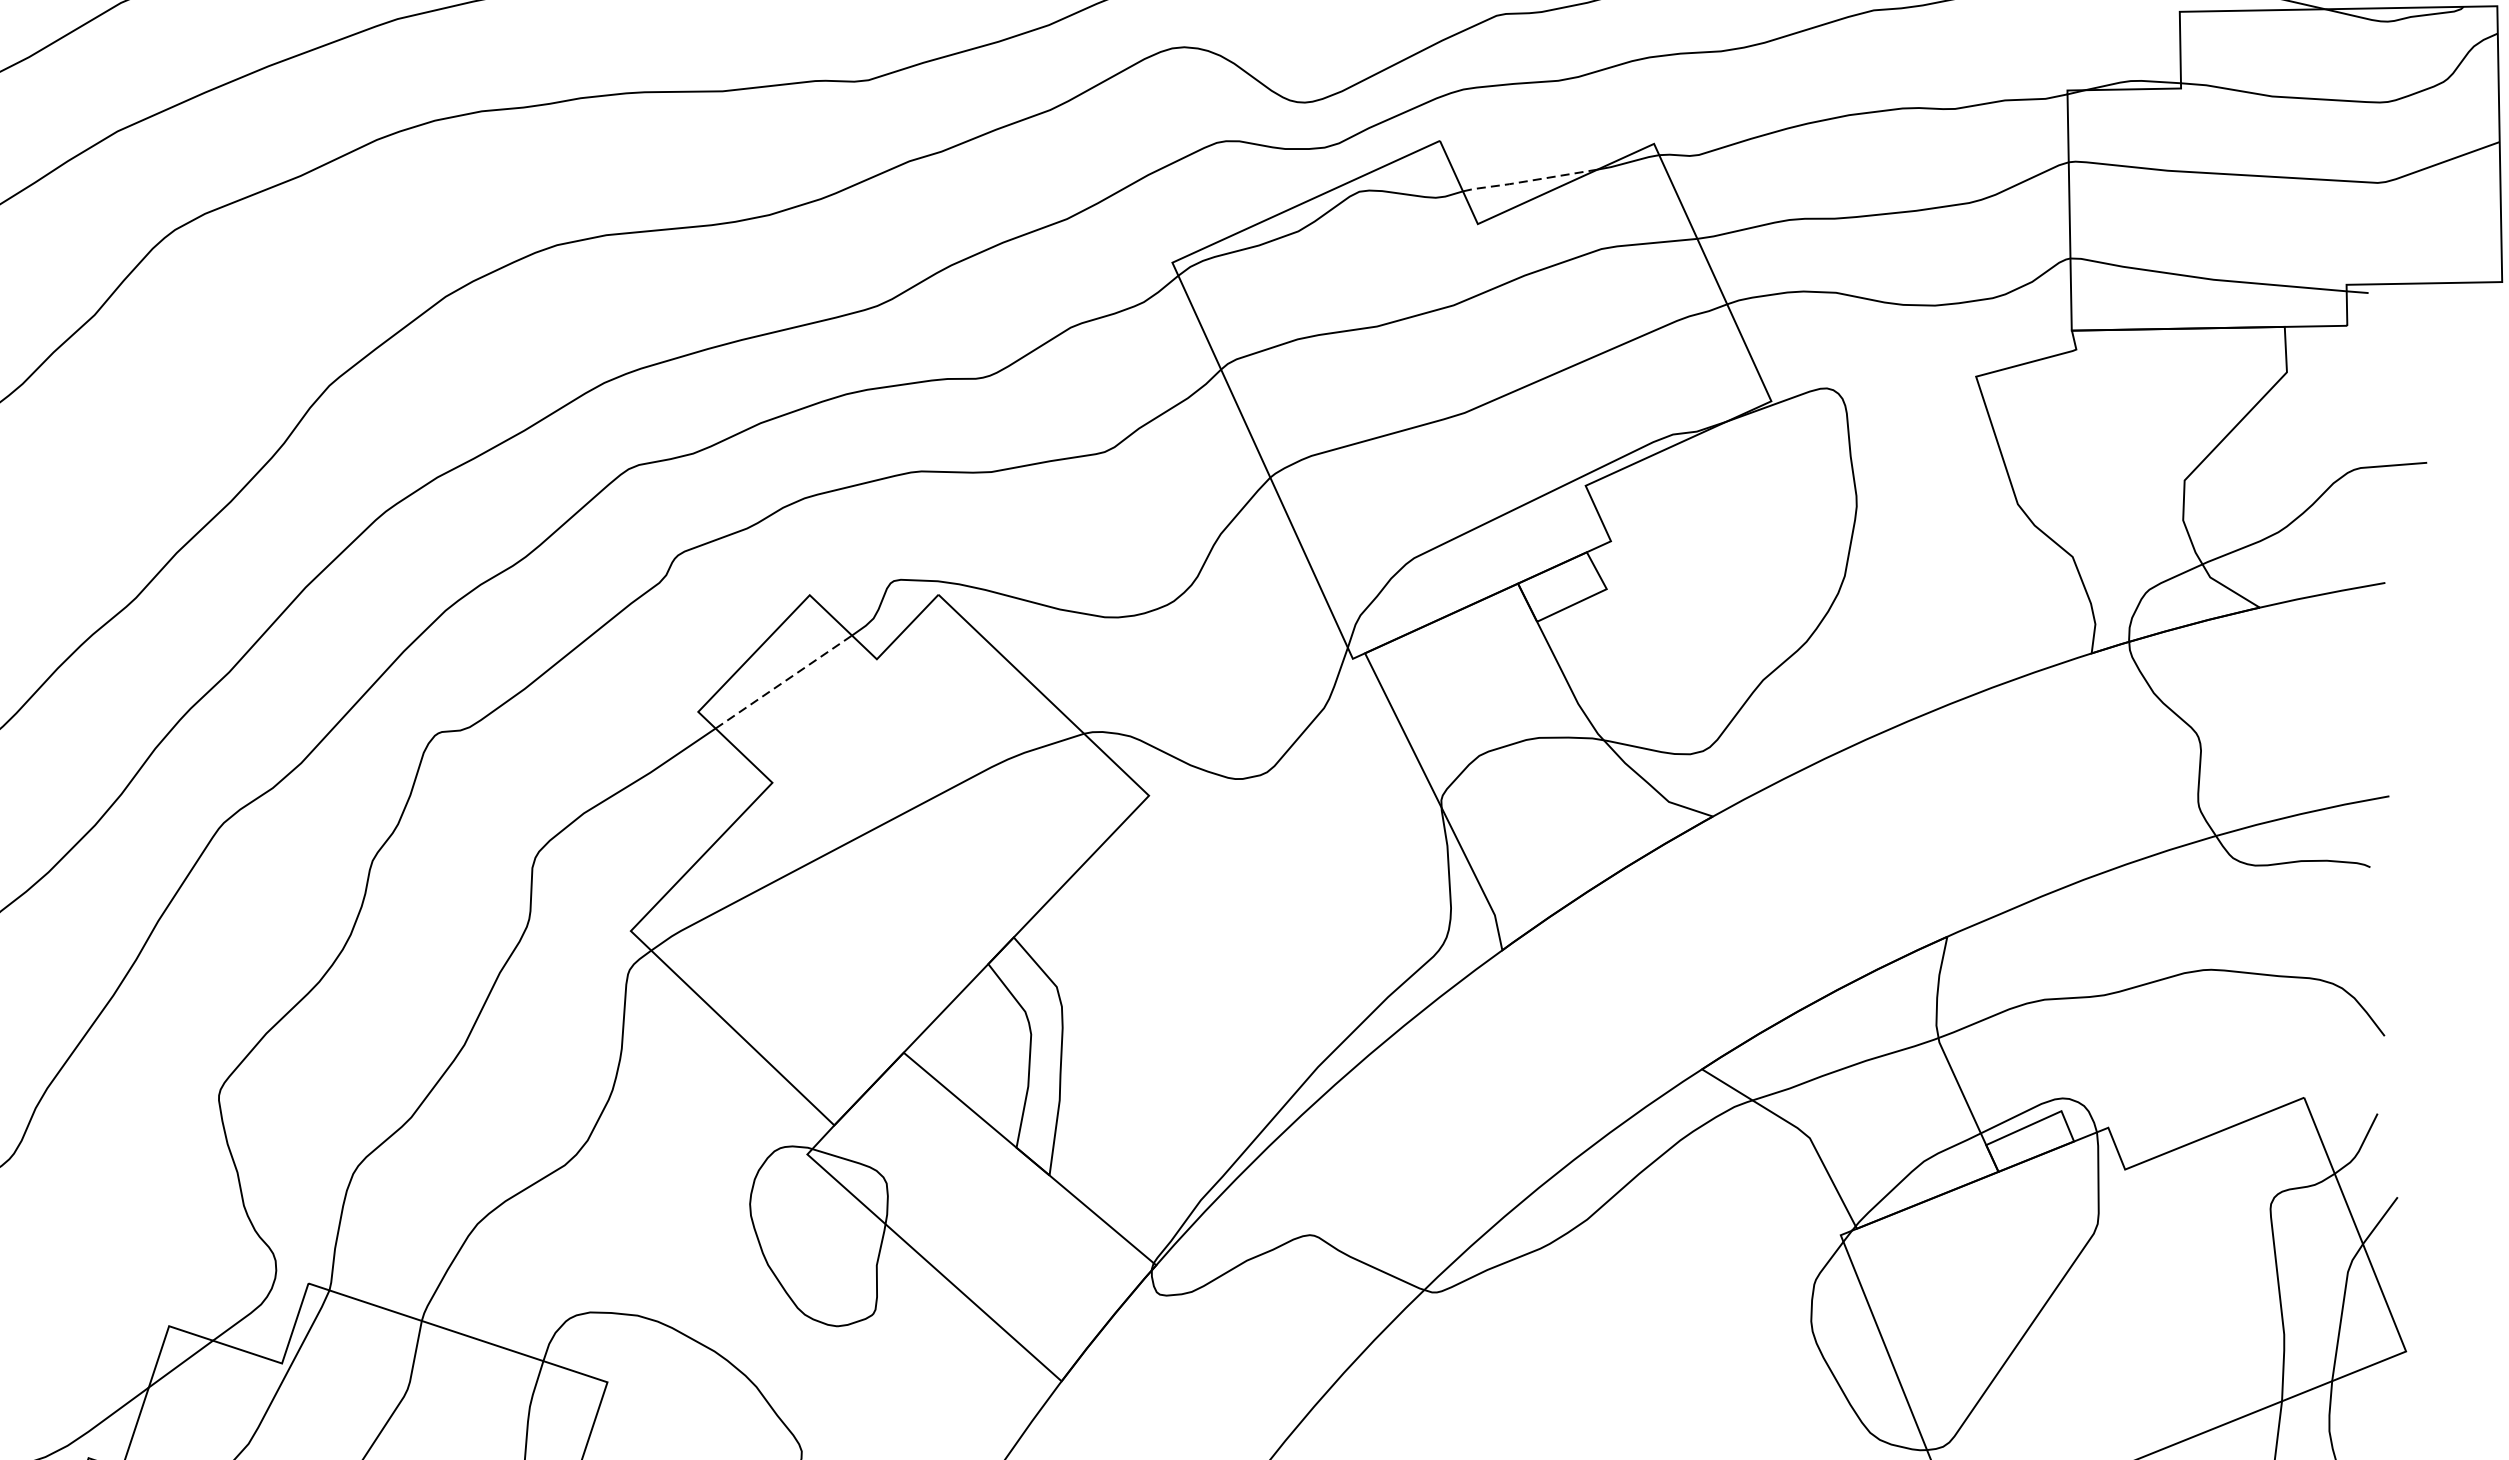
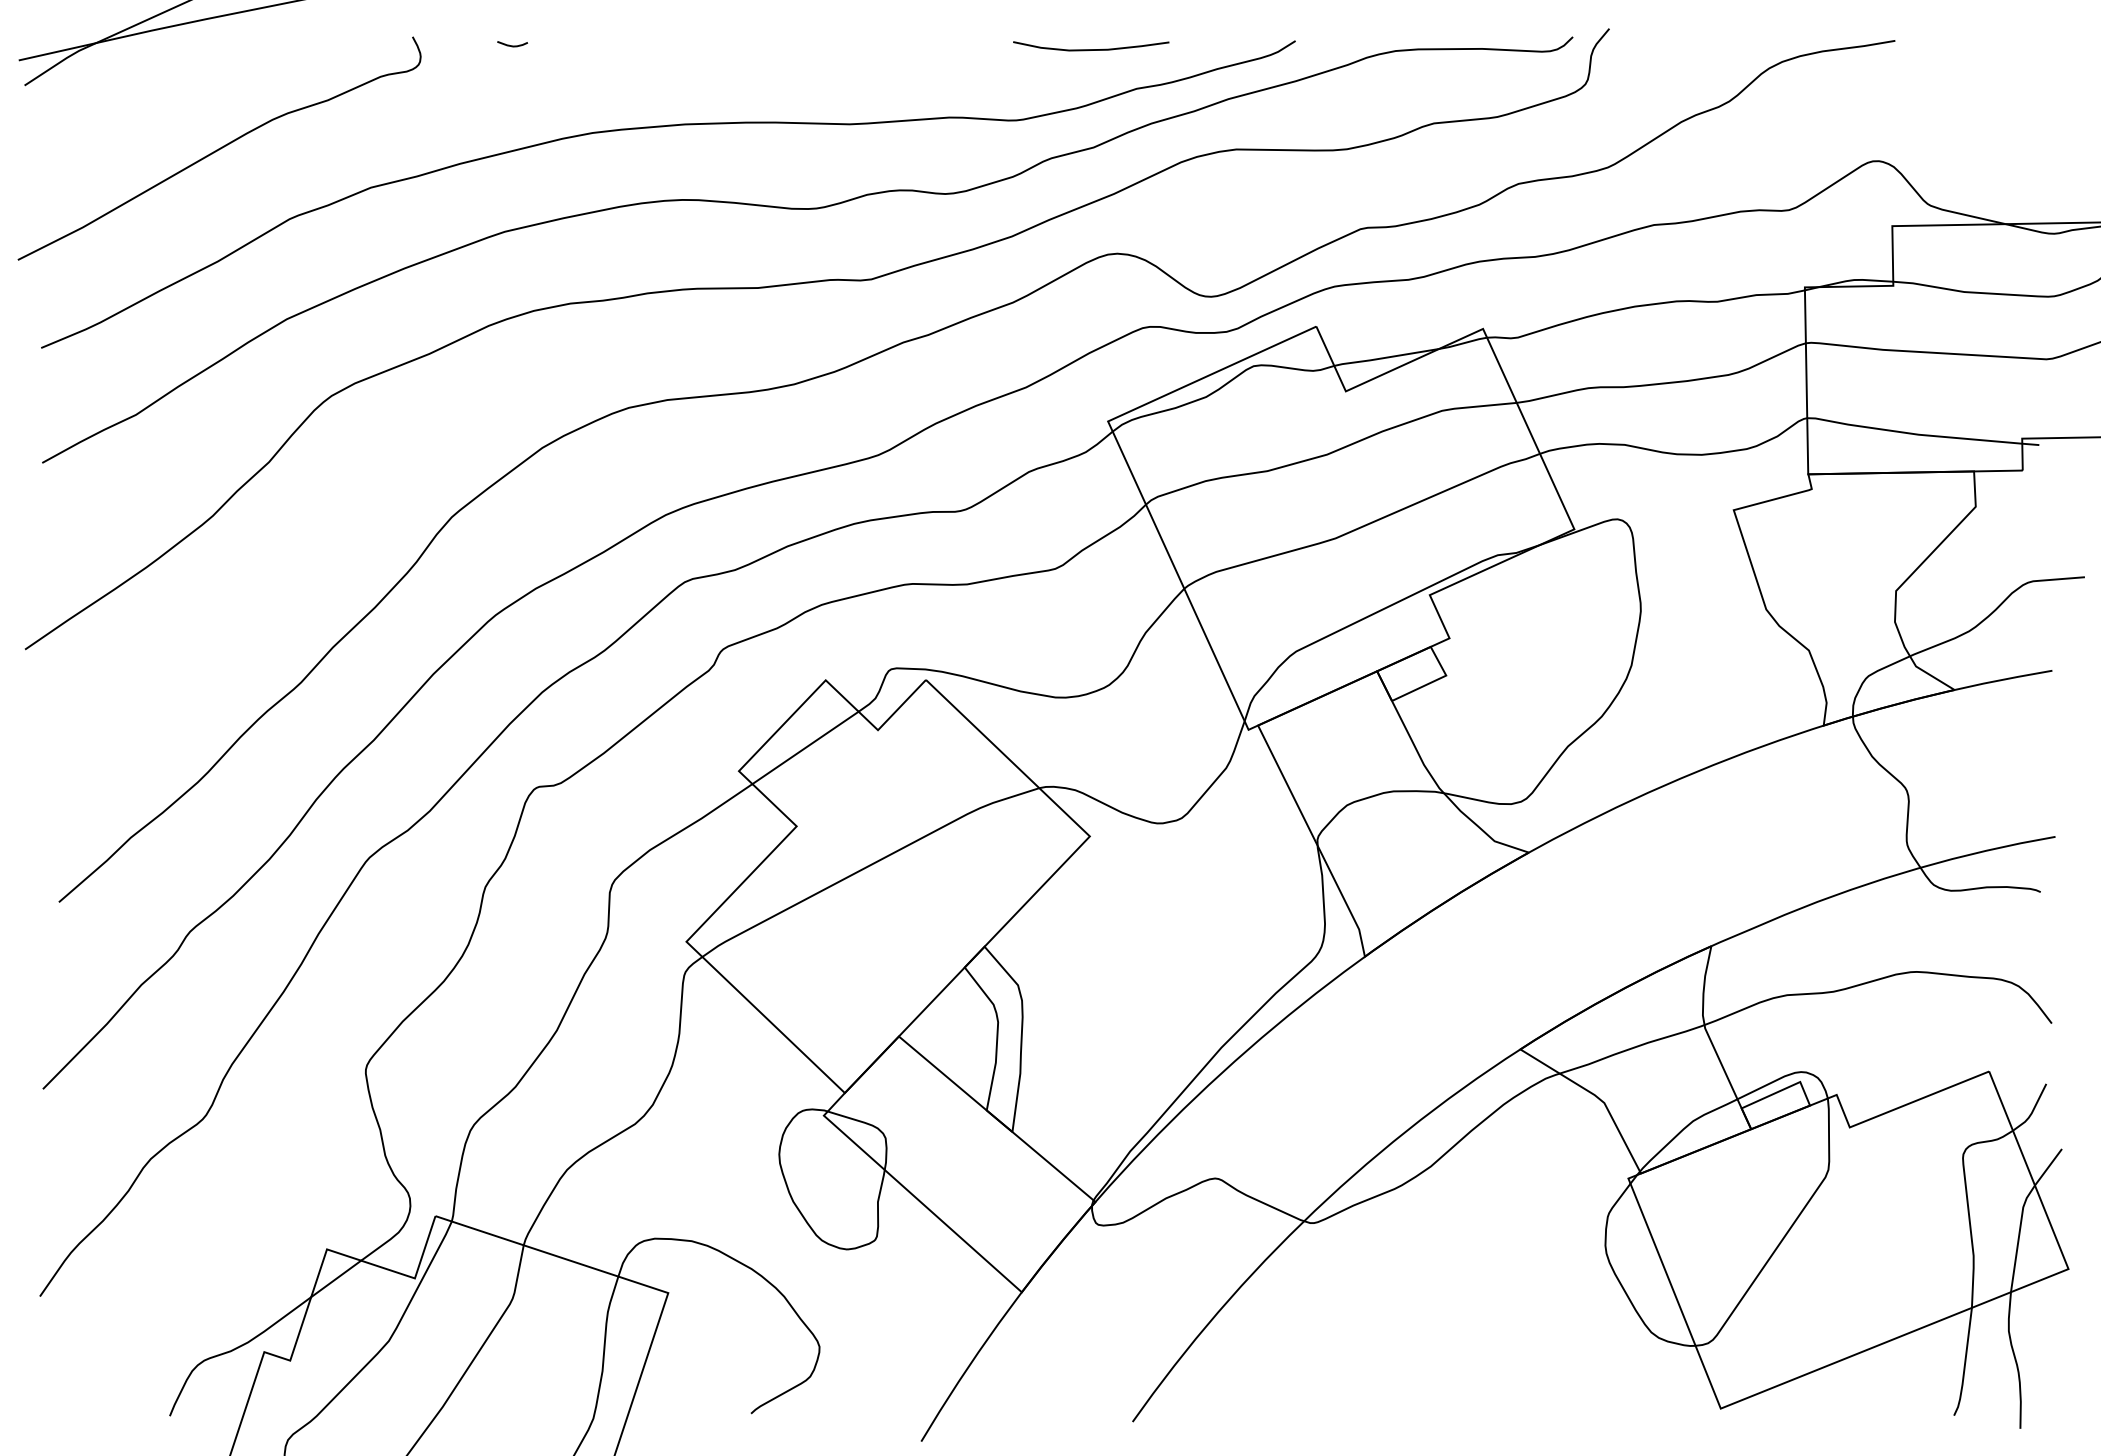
line: (1528, 180) -> (1385, 357), dashed -> solid
line: (783, 681) -> (805, 747), dashed -> solid

